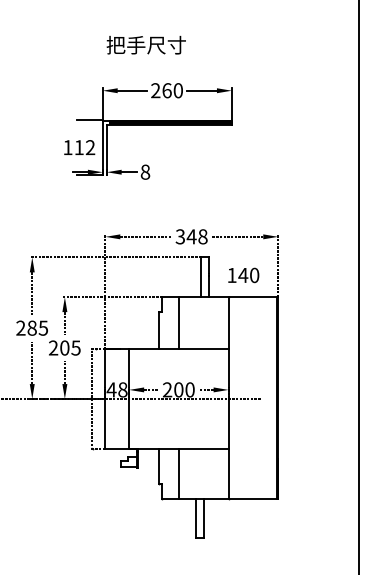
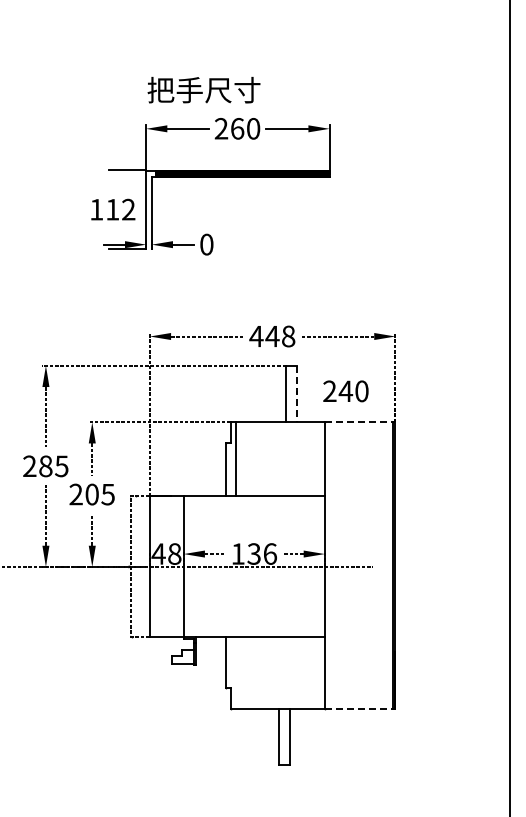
text: (145, 45) -> (203, 90), moved
text: (145, 172) -> (206, 244), 8 -> 0
text: (180, 236) -> (256, 336), 348 -> 448
text: (231, 274) -> (329, 390), 140 -> 240
line: (208, 277) -> (296, 394), solid -> dashed
line: (253, 297) -> (360, 422), solid -> dashed
line: (179, 323) -> (236, 459), moved
text: (178, 389) -> (253, 553), 200 -> 136
line: (179, 473) -> (254, 672), removed
line: (253, 498) -> (360, 708), solid -> dashed

